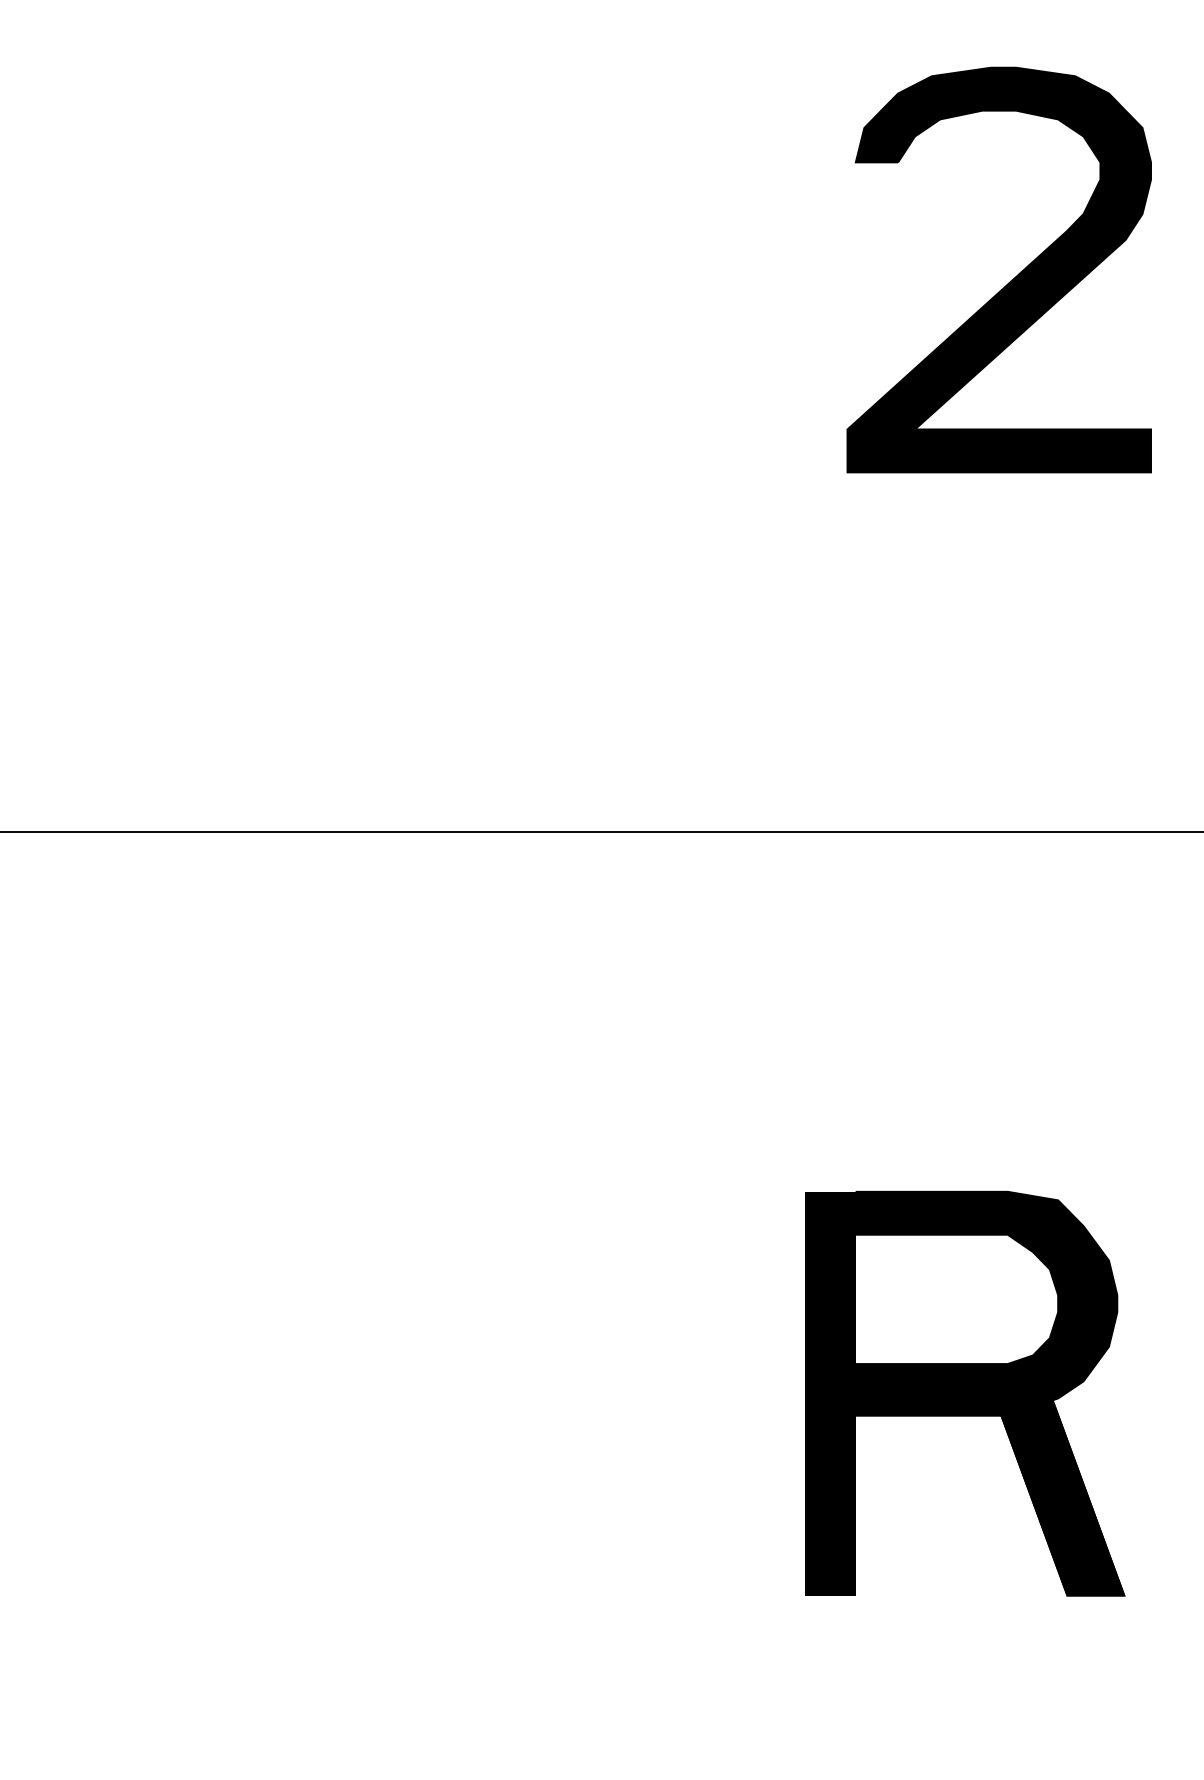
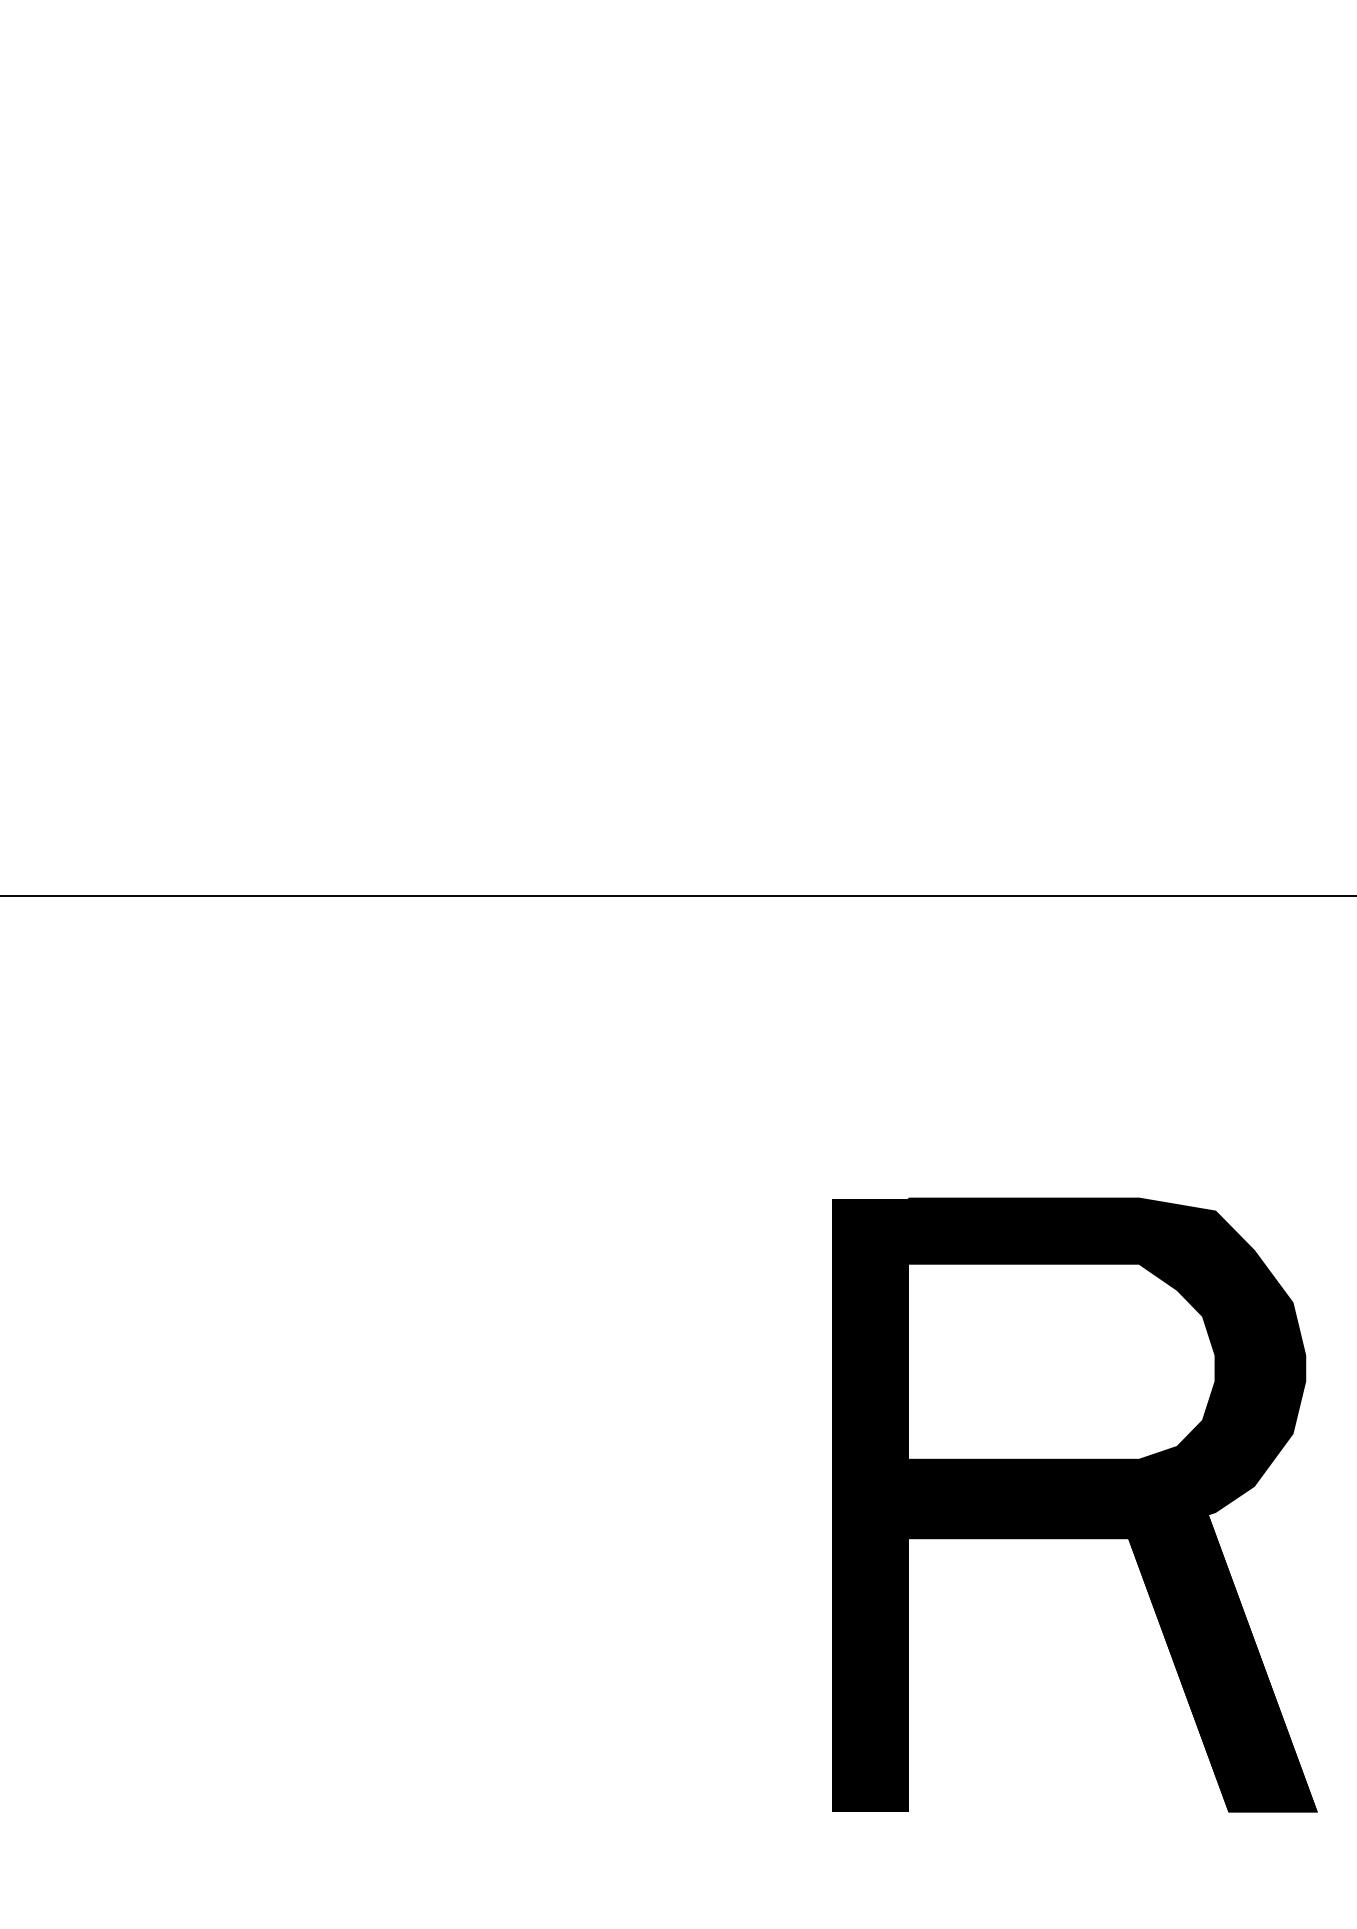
part: (1010, 281) -> (1123, 299), removed
part: (965, 1393) -> (1075, 1504), size x1.4

